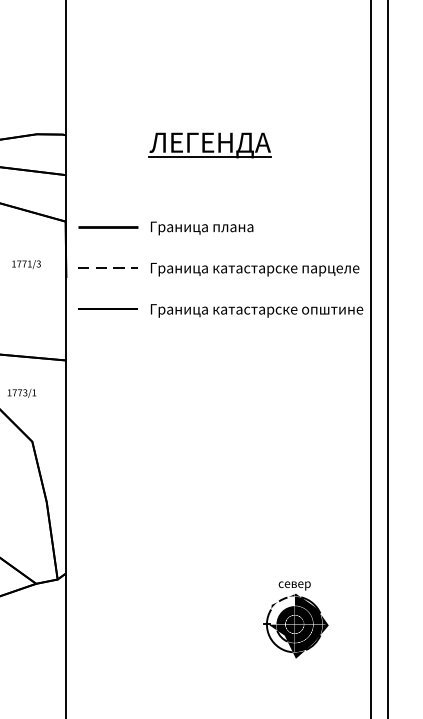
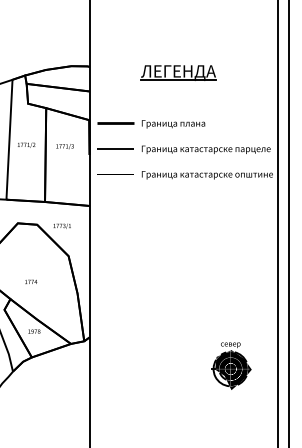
line: (108, 267) -> (115, 148), dashed -> solid
fill: (281, 608) -> (222, 359), added

